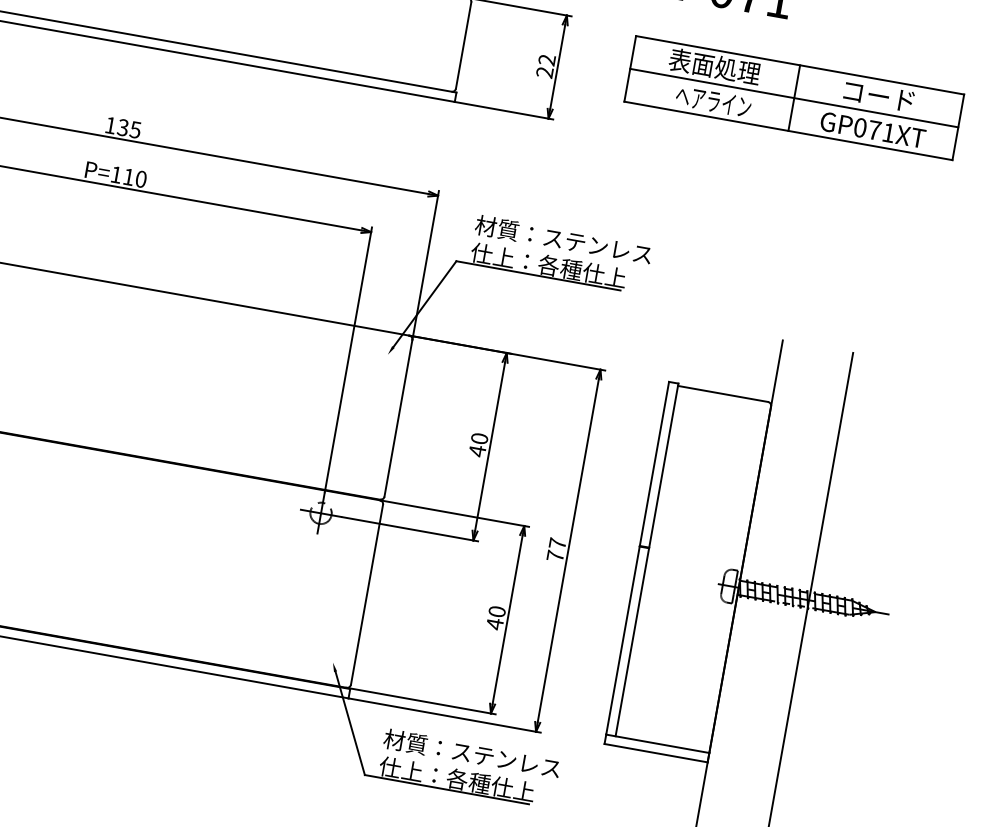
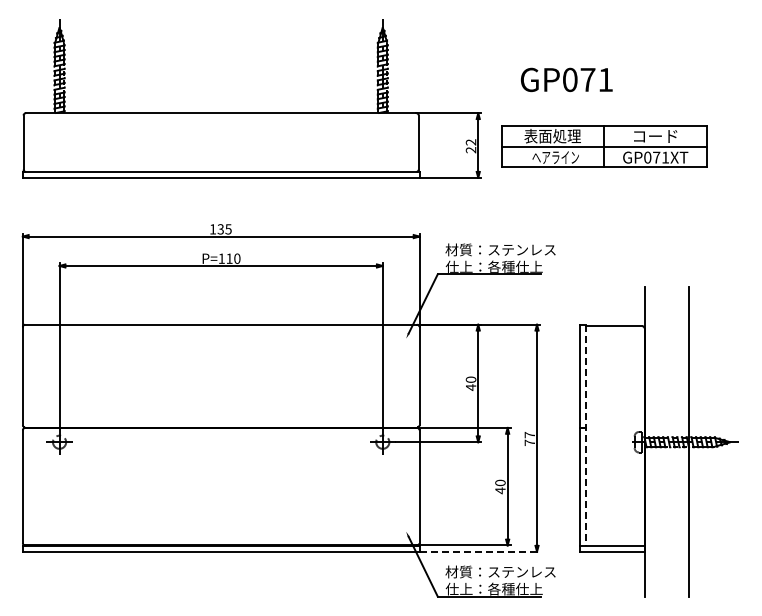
part: (794, 97) -> (604, 146), moved
line: (646, 560) -> (585, 435), solid -> dashed
line: (445, 715) -> (480, 551), solid -> dashed

